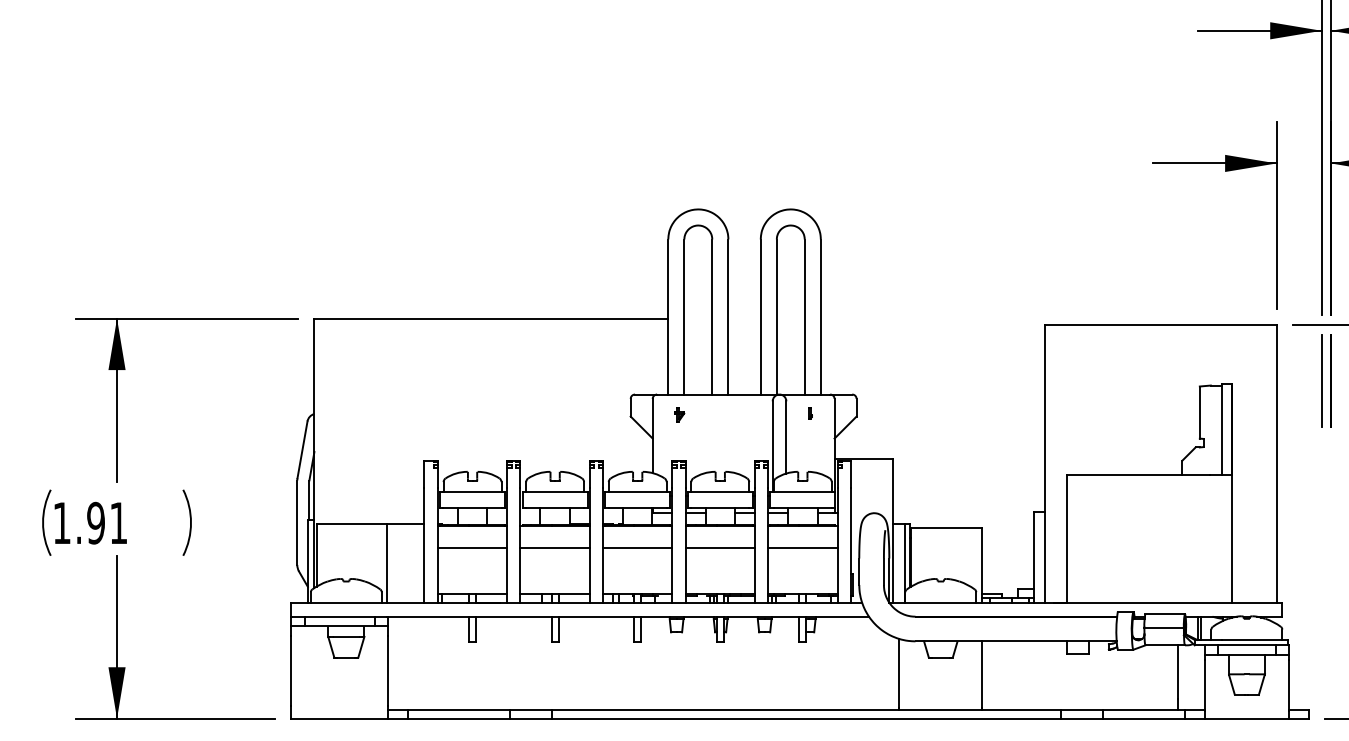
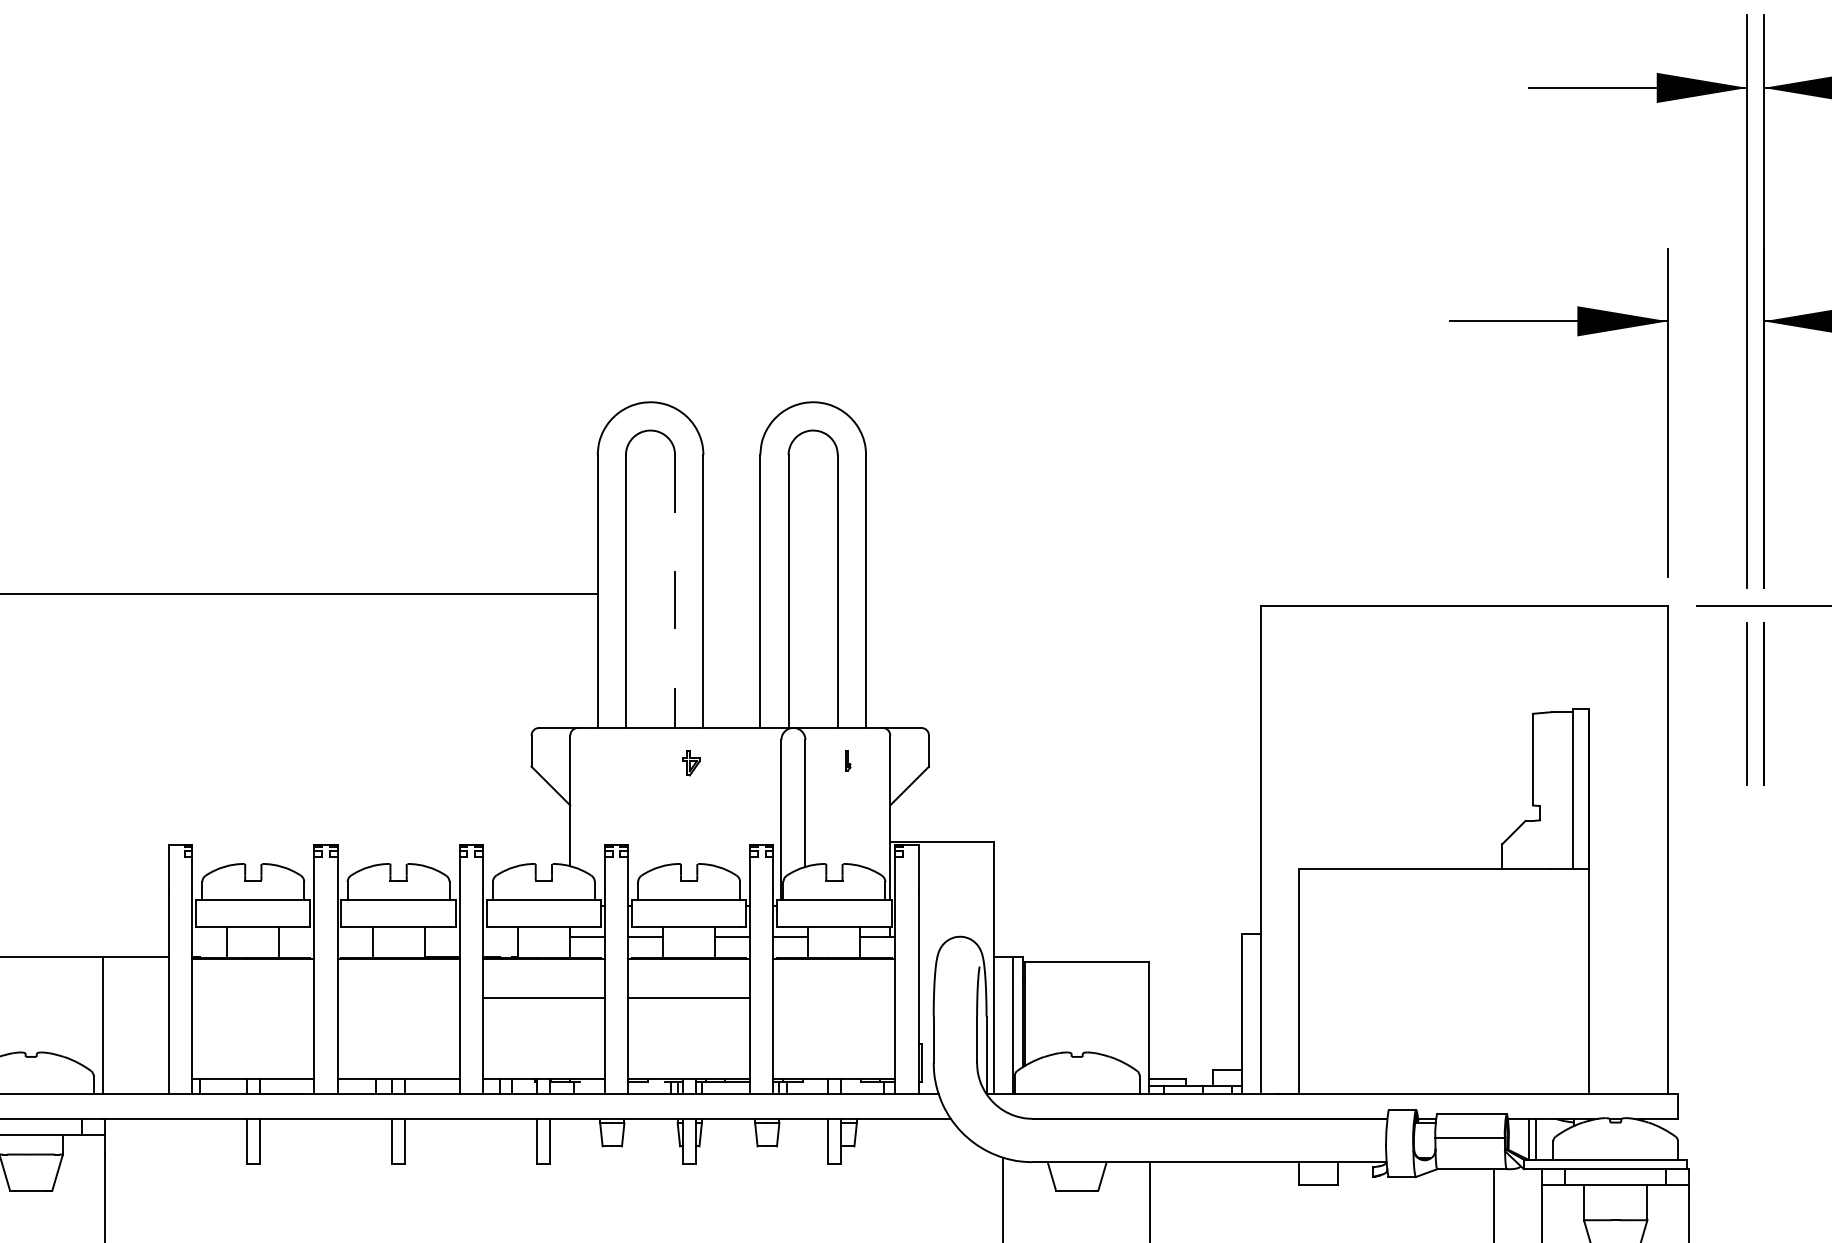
line: (712, 317) -> (675, 592), solid -> dashed
part: (679, 414) -> (691, 763), moved
line: (472, 547) -> (253, 997), removed
line: (554, 547) -> (397, 997), removed
line: (802, 547) -> (833, 997), removed

